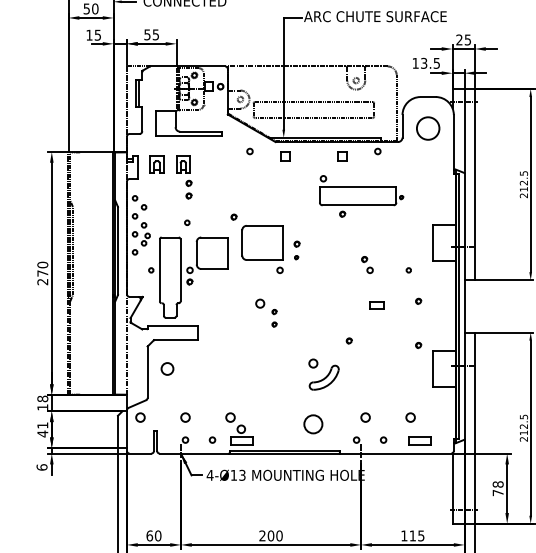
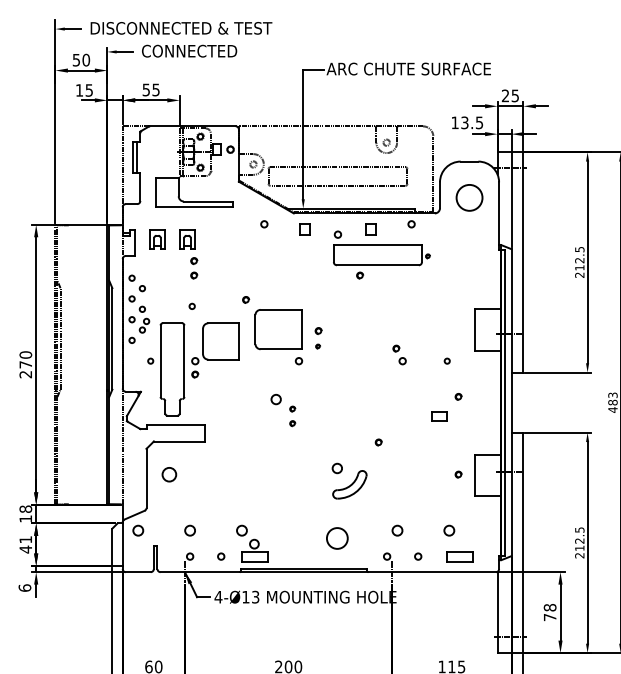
part: (361, 195) -> (381, 254), moved
part: (376, 305) -> (439, 416), moved
part: (418, 345) -> (458, 474), moved

